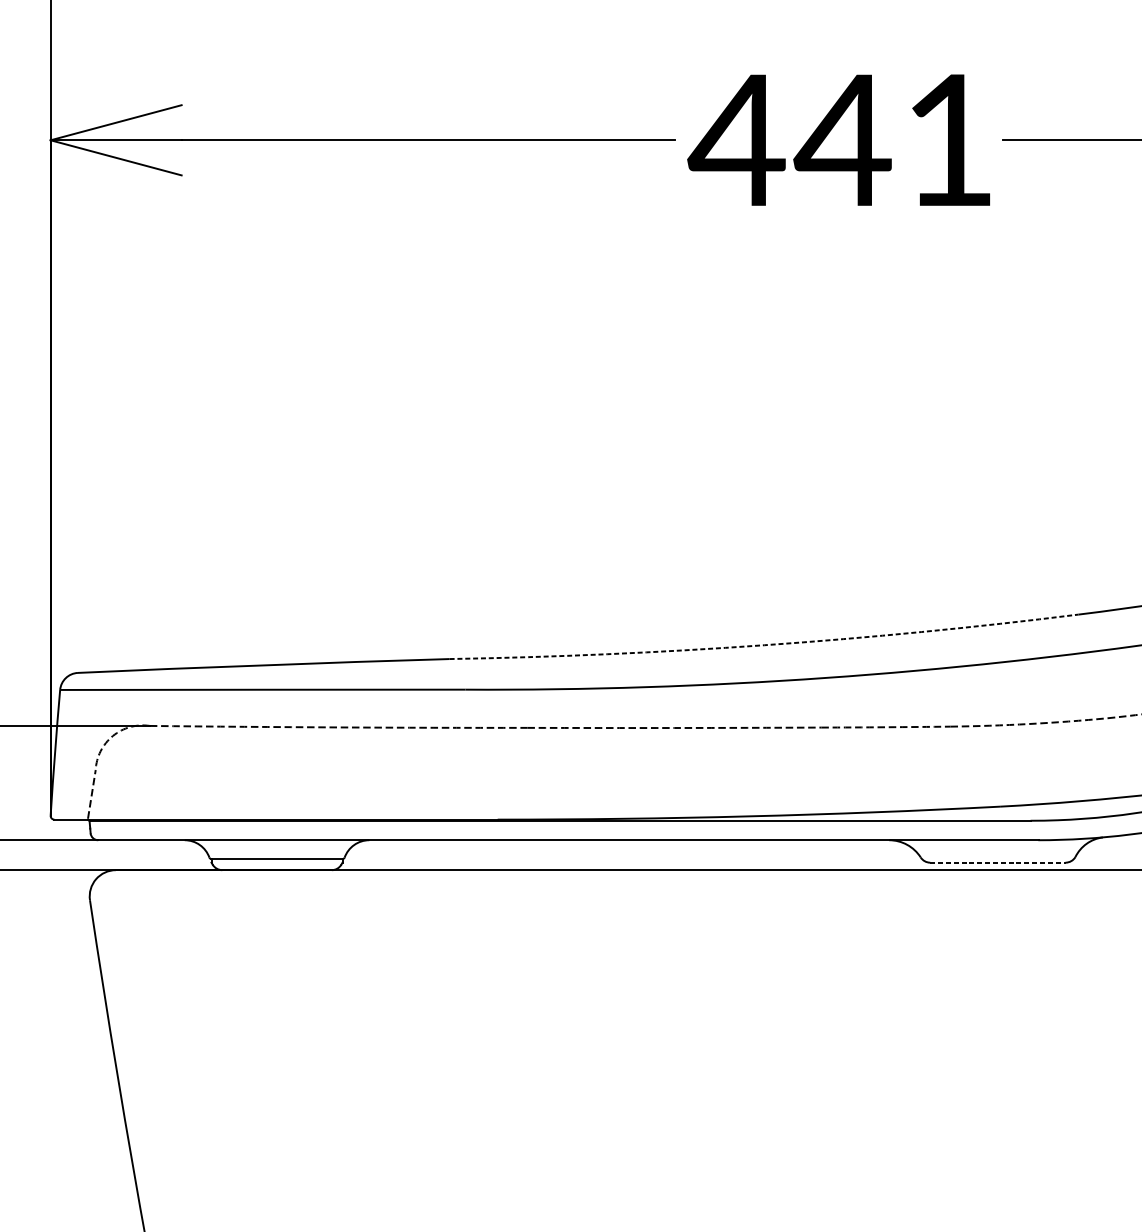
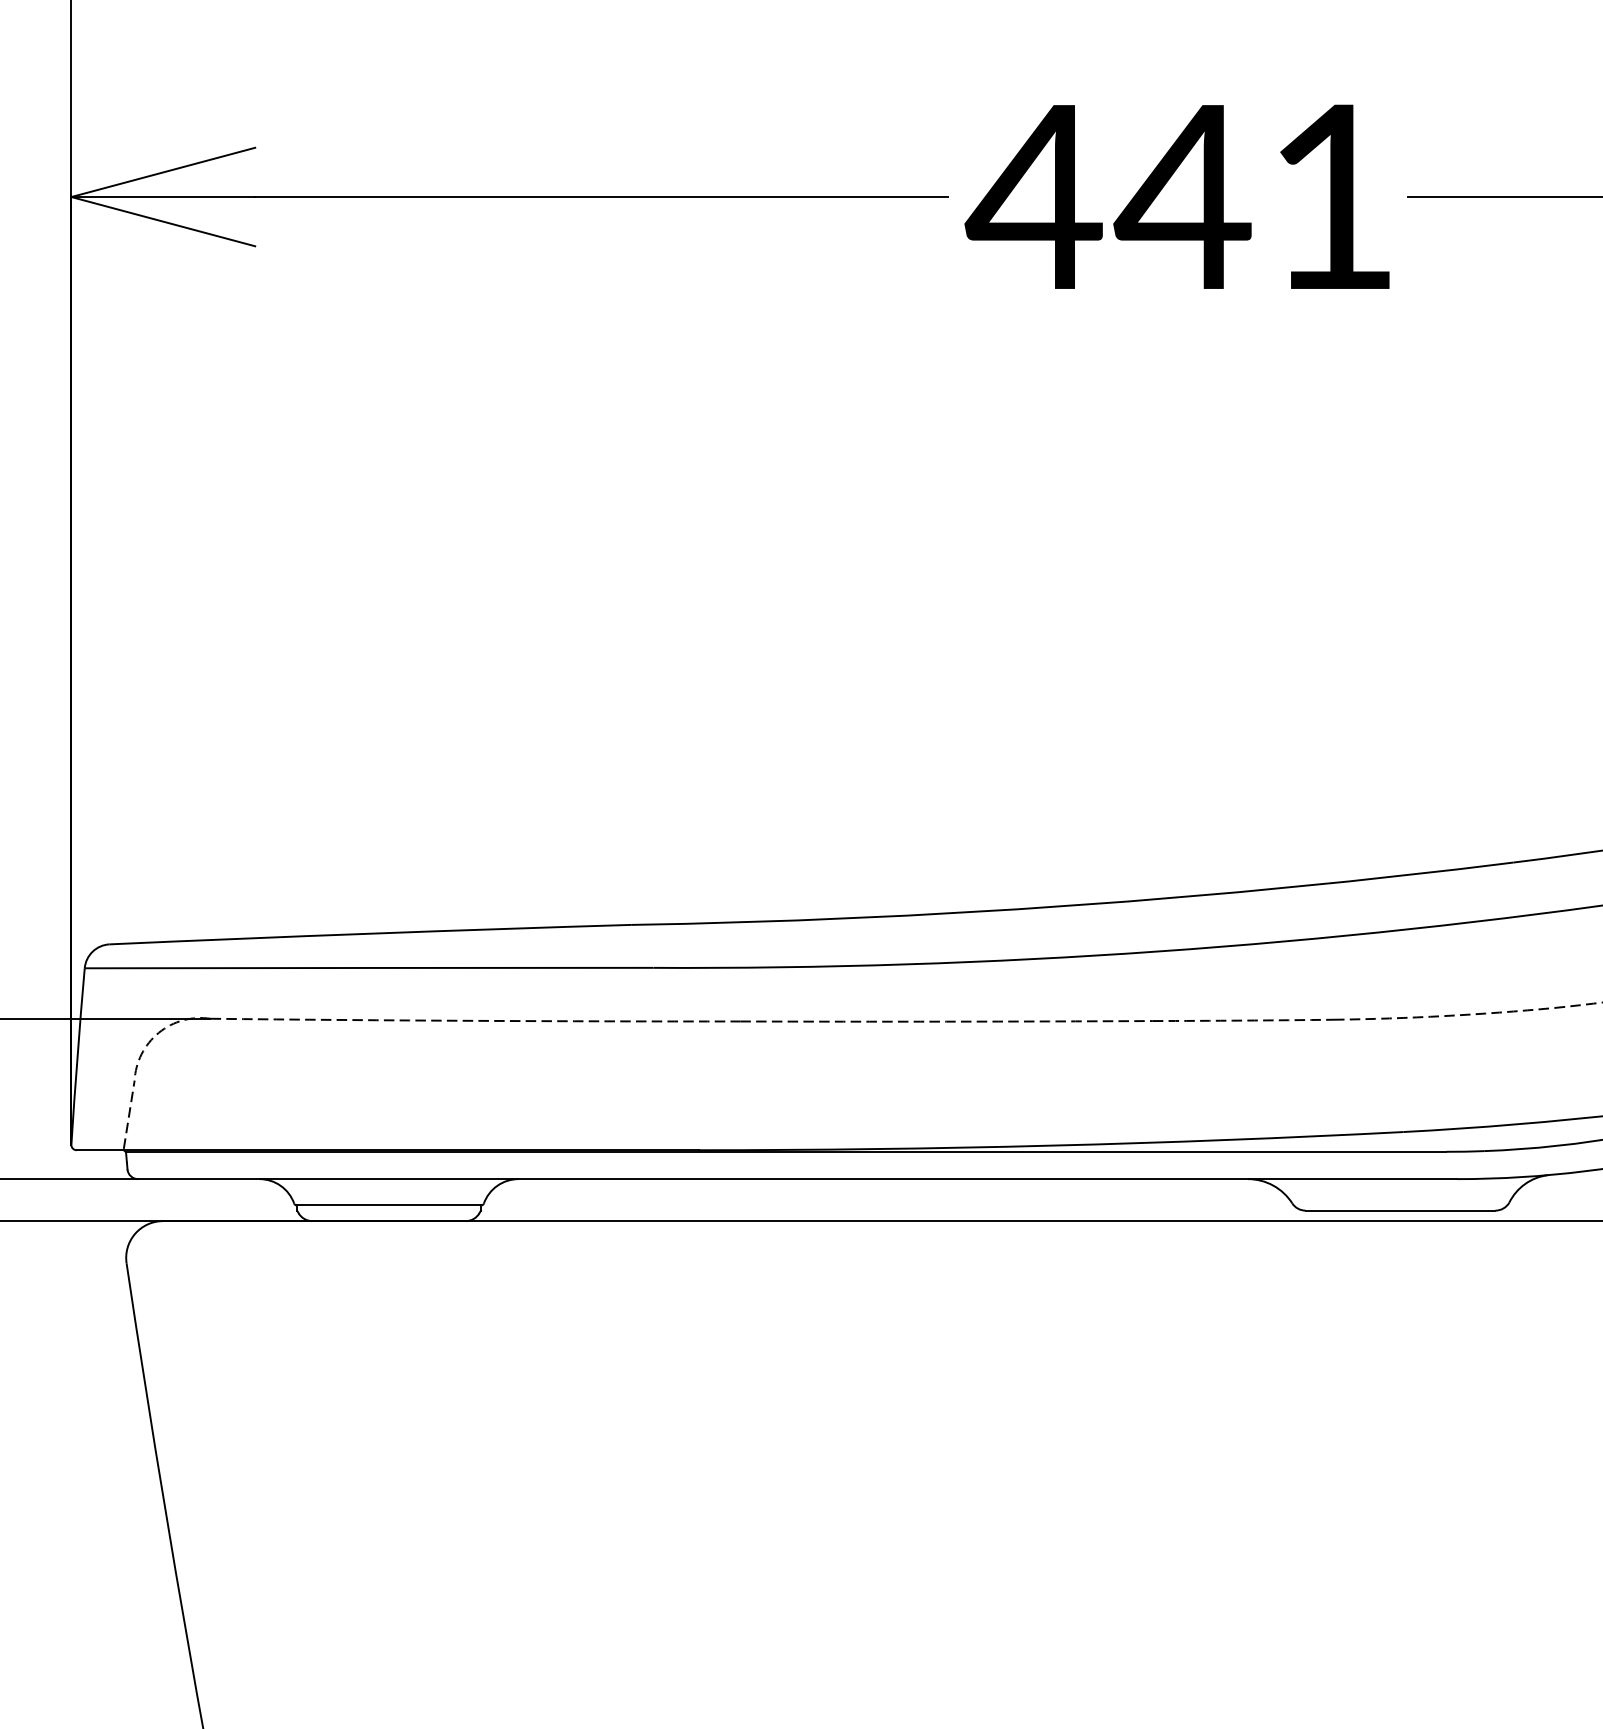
arc: (764, 645) -> (1073, 905), dashed -> solid
line: (997, 862) -> (1400, 1210), dashed -> solid

